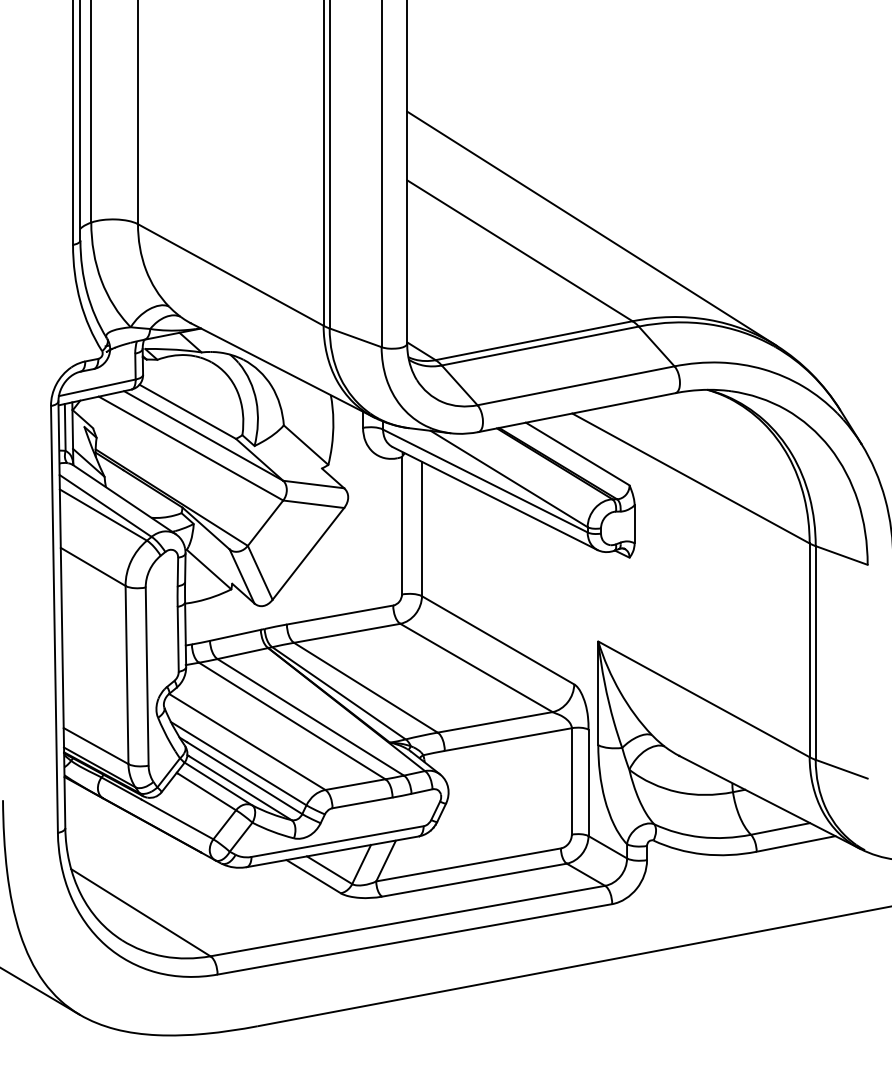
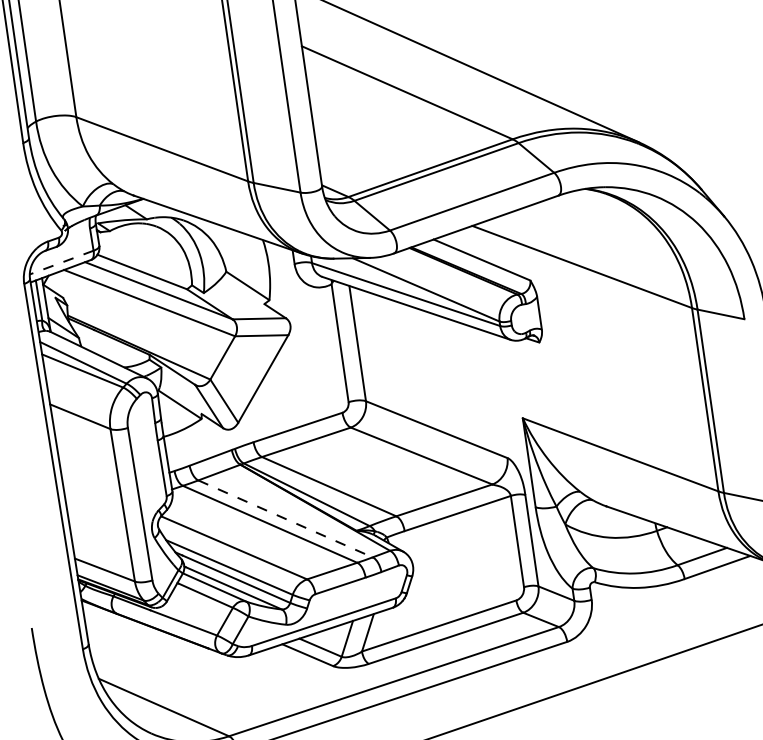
line: (96, 387) -> (60, 262), solid -> dashed
line: (310, 717) -> (285, 519), solid -> dashed

